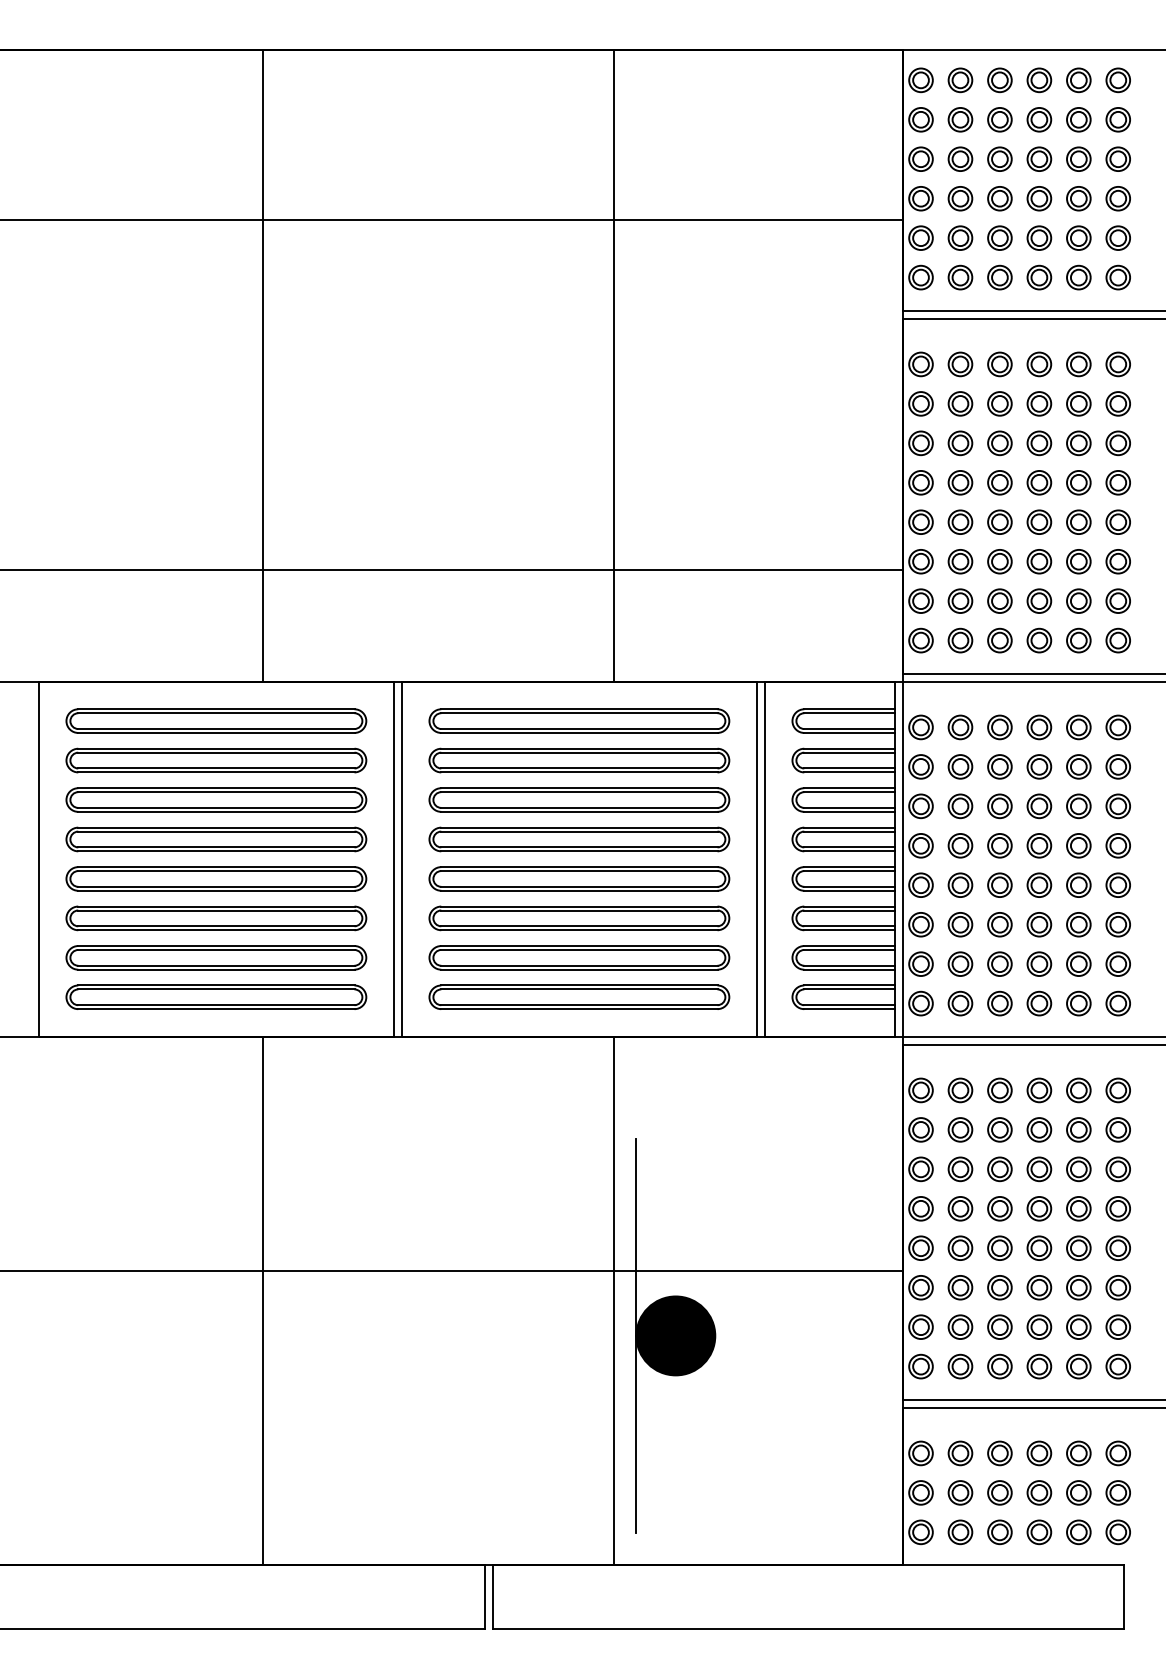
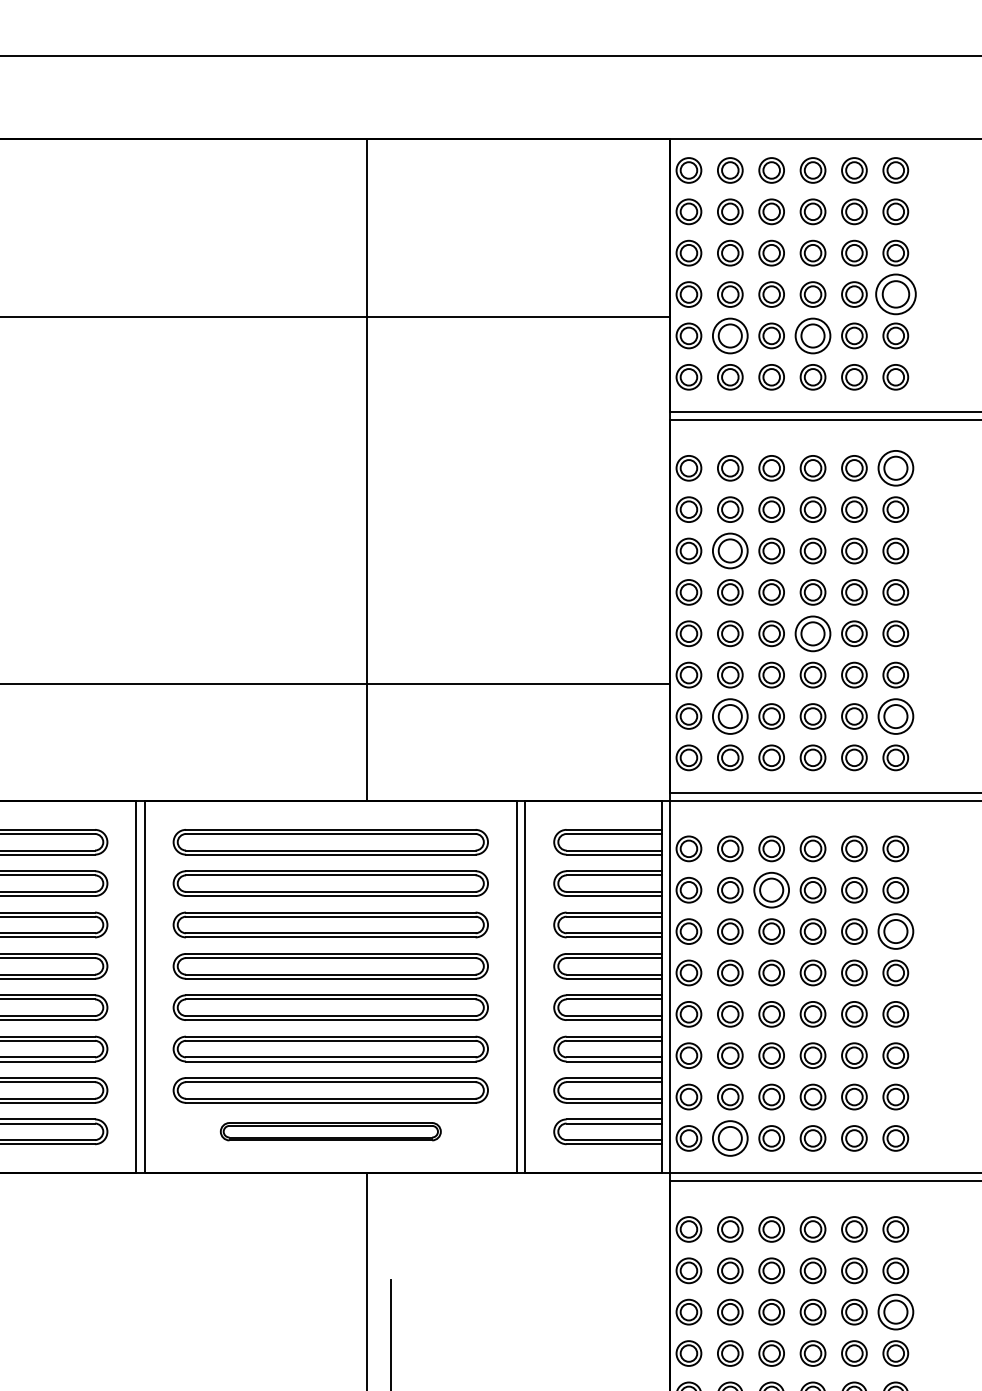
part: (1117, 198) -> (894, 294), size x1.6
part: (960, 237) -> (730, 335), size x1.4
part: (1039, 237) -> (813, 335), size x1.4
part: (1117, 364) -> (894, 468), size x1.4
part: (960, 443) -> (730, 551), size x1.4
part: (1039, 521) -> (813, 632), size x1.4
part: (960, 600) -> (730, 715), size x1.4
part: (1117, 600) -> (894, 715), size x1.4
part: (999, 766) -> (771, 889), size x1.4
part: (1117, 806) -> (894, 931), size x1.4
part: (579, 996) -> (330, 1130), size x0.7
part: (960, 1003) -> (730, 1138), size x1.4
part: (1117, 1169) -> (894, 1312), size x1.4

